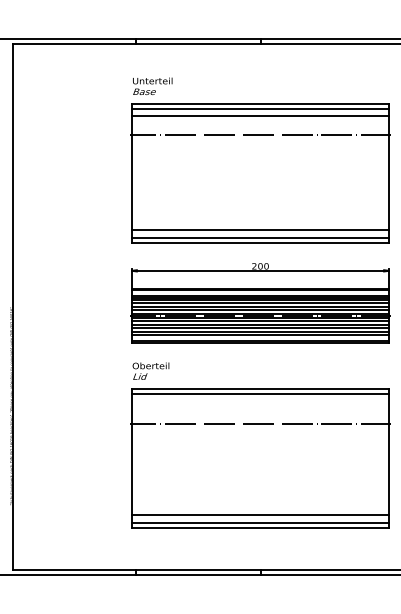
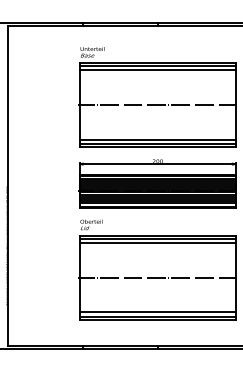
line: (259, 136) -> (157, 105), moved
line: (259, 401) -> (157, 243), added
line: (259, 423) -> (157, 277), moved

